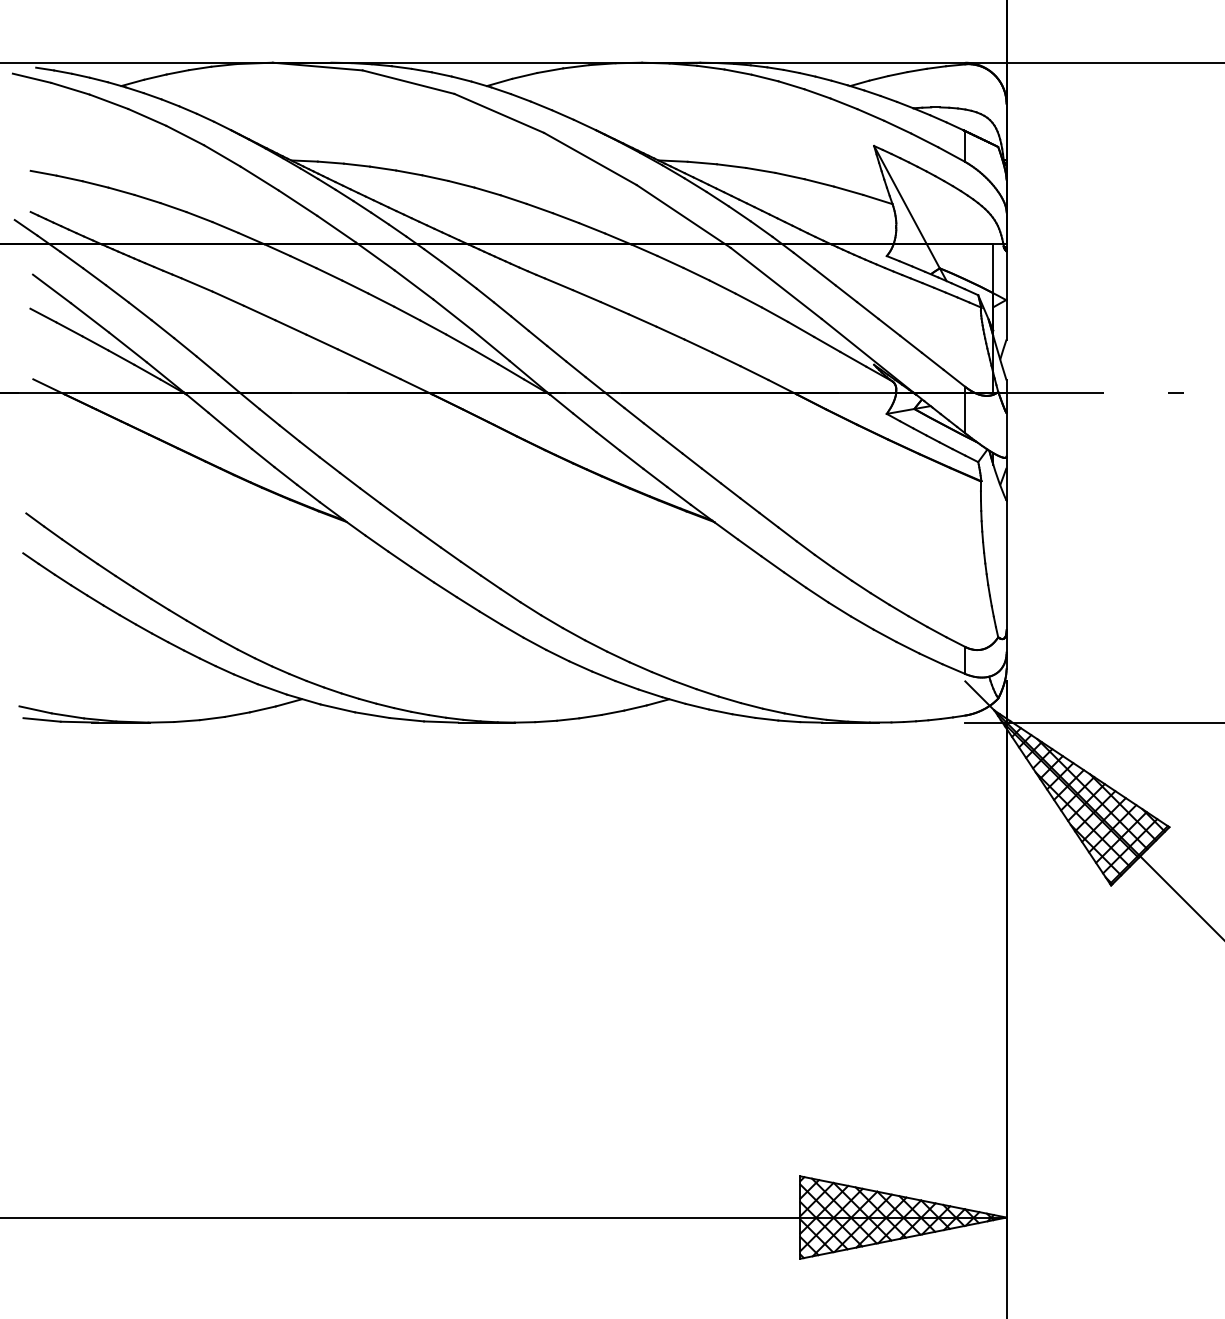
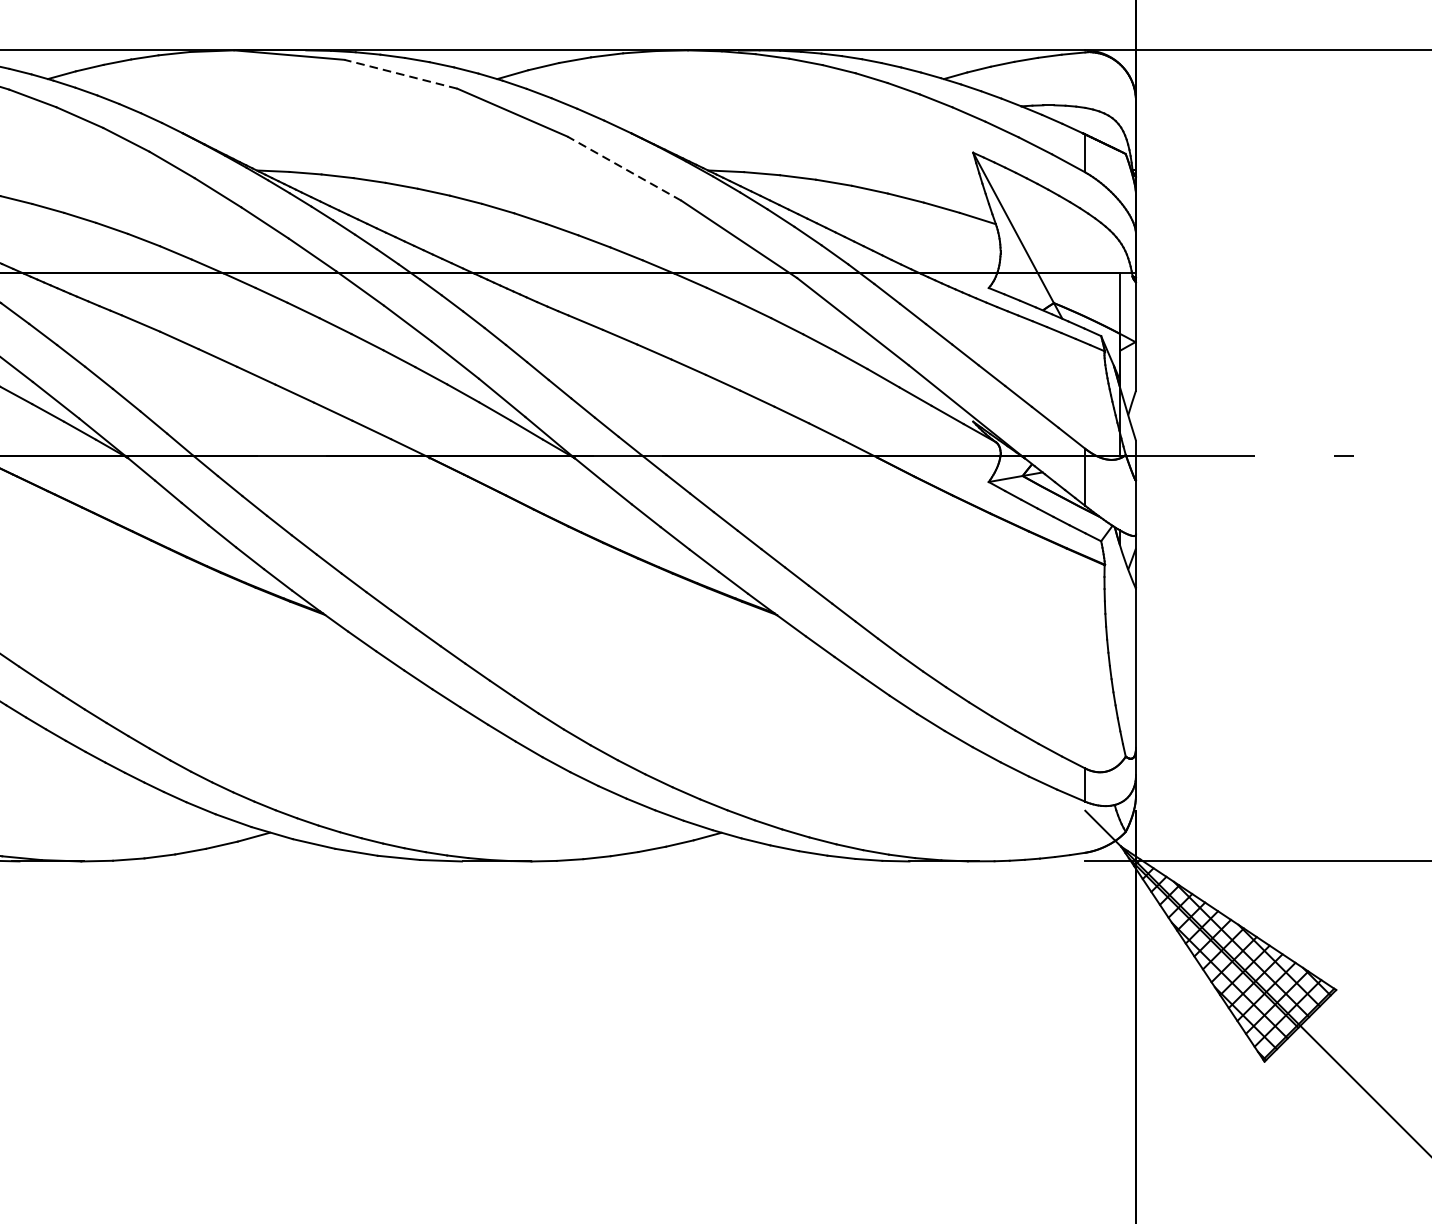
line: (408, 82) -> (400, 74), solid -> dashed
line: (589, 158) -> (623, 168), solid -> dashed

